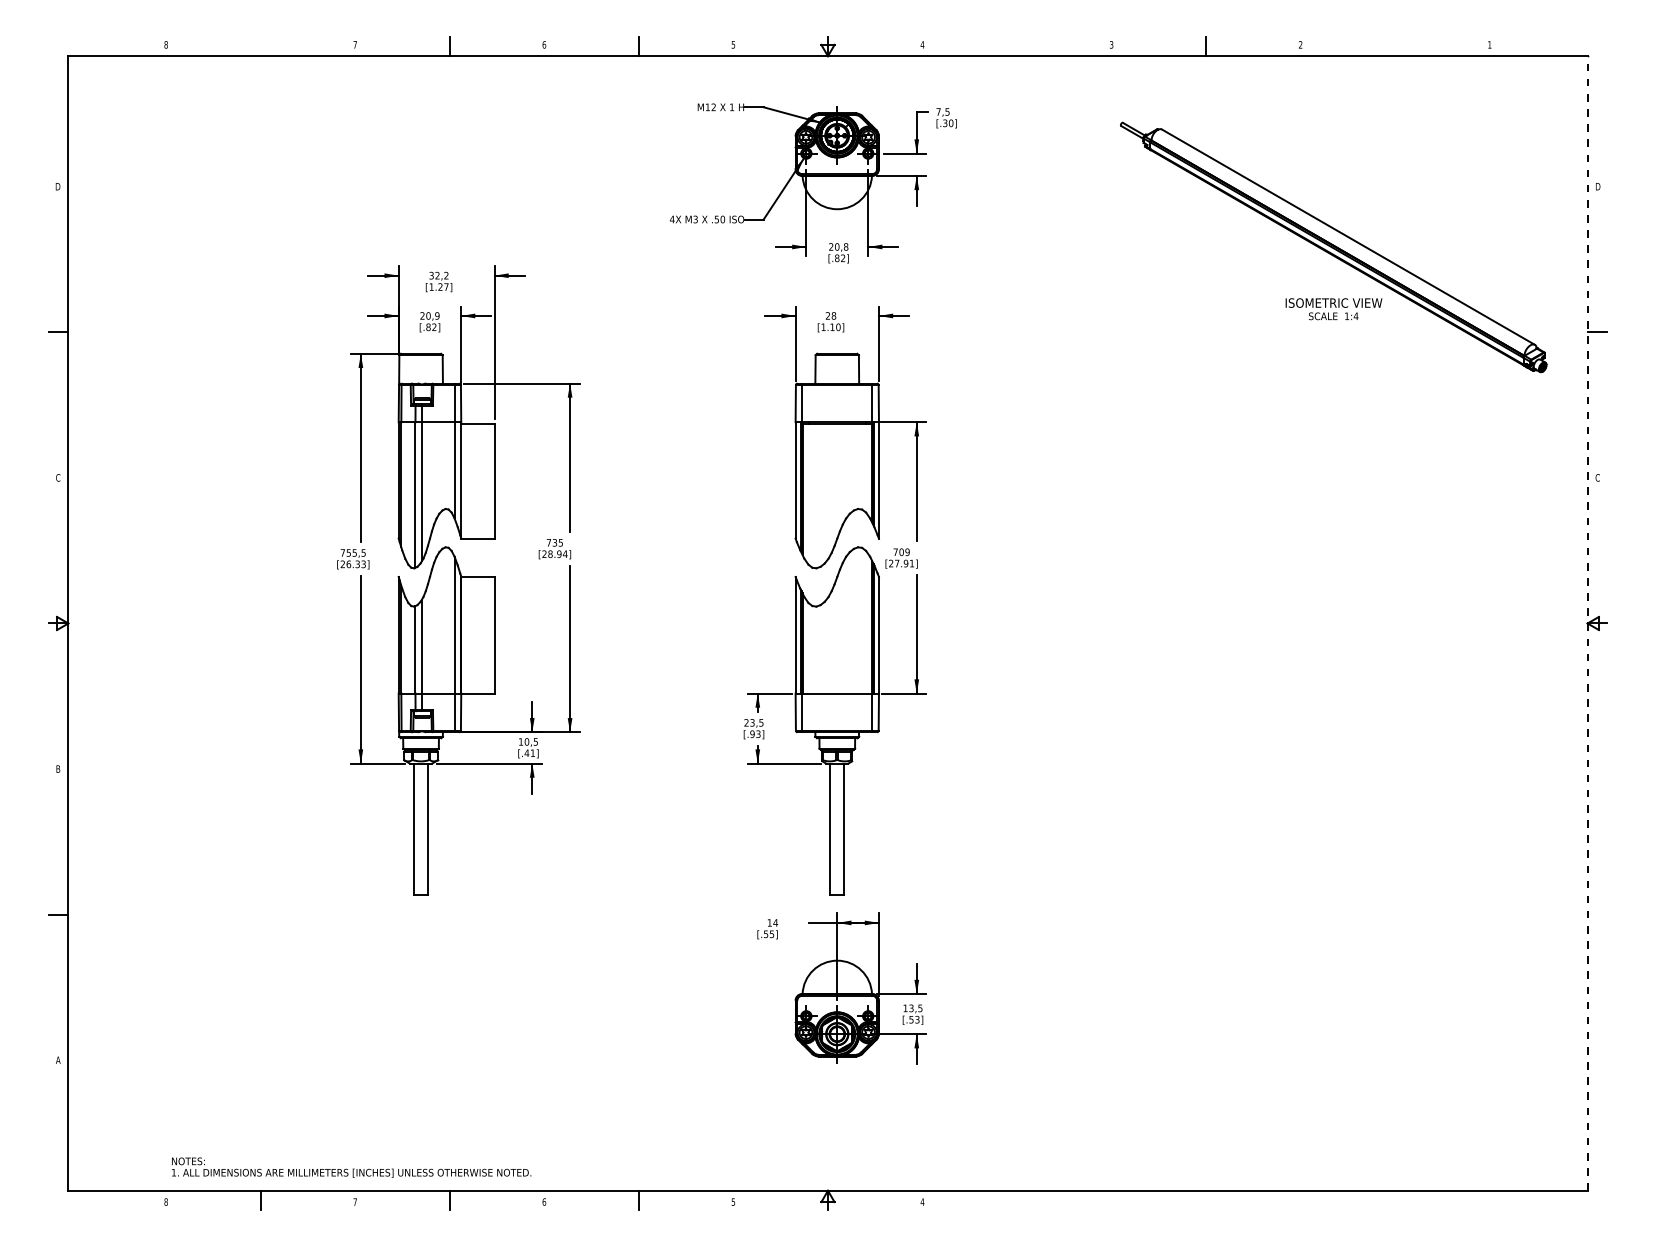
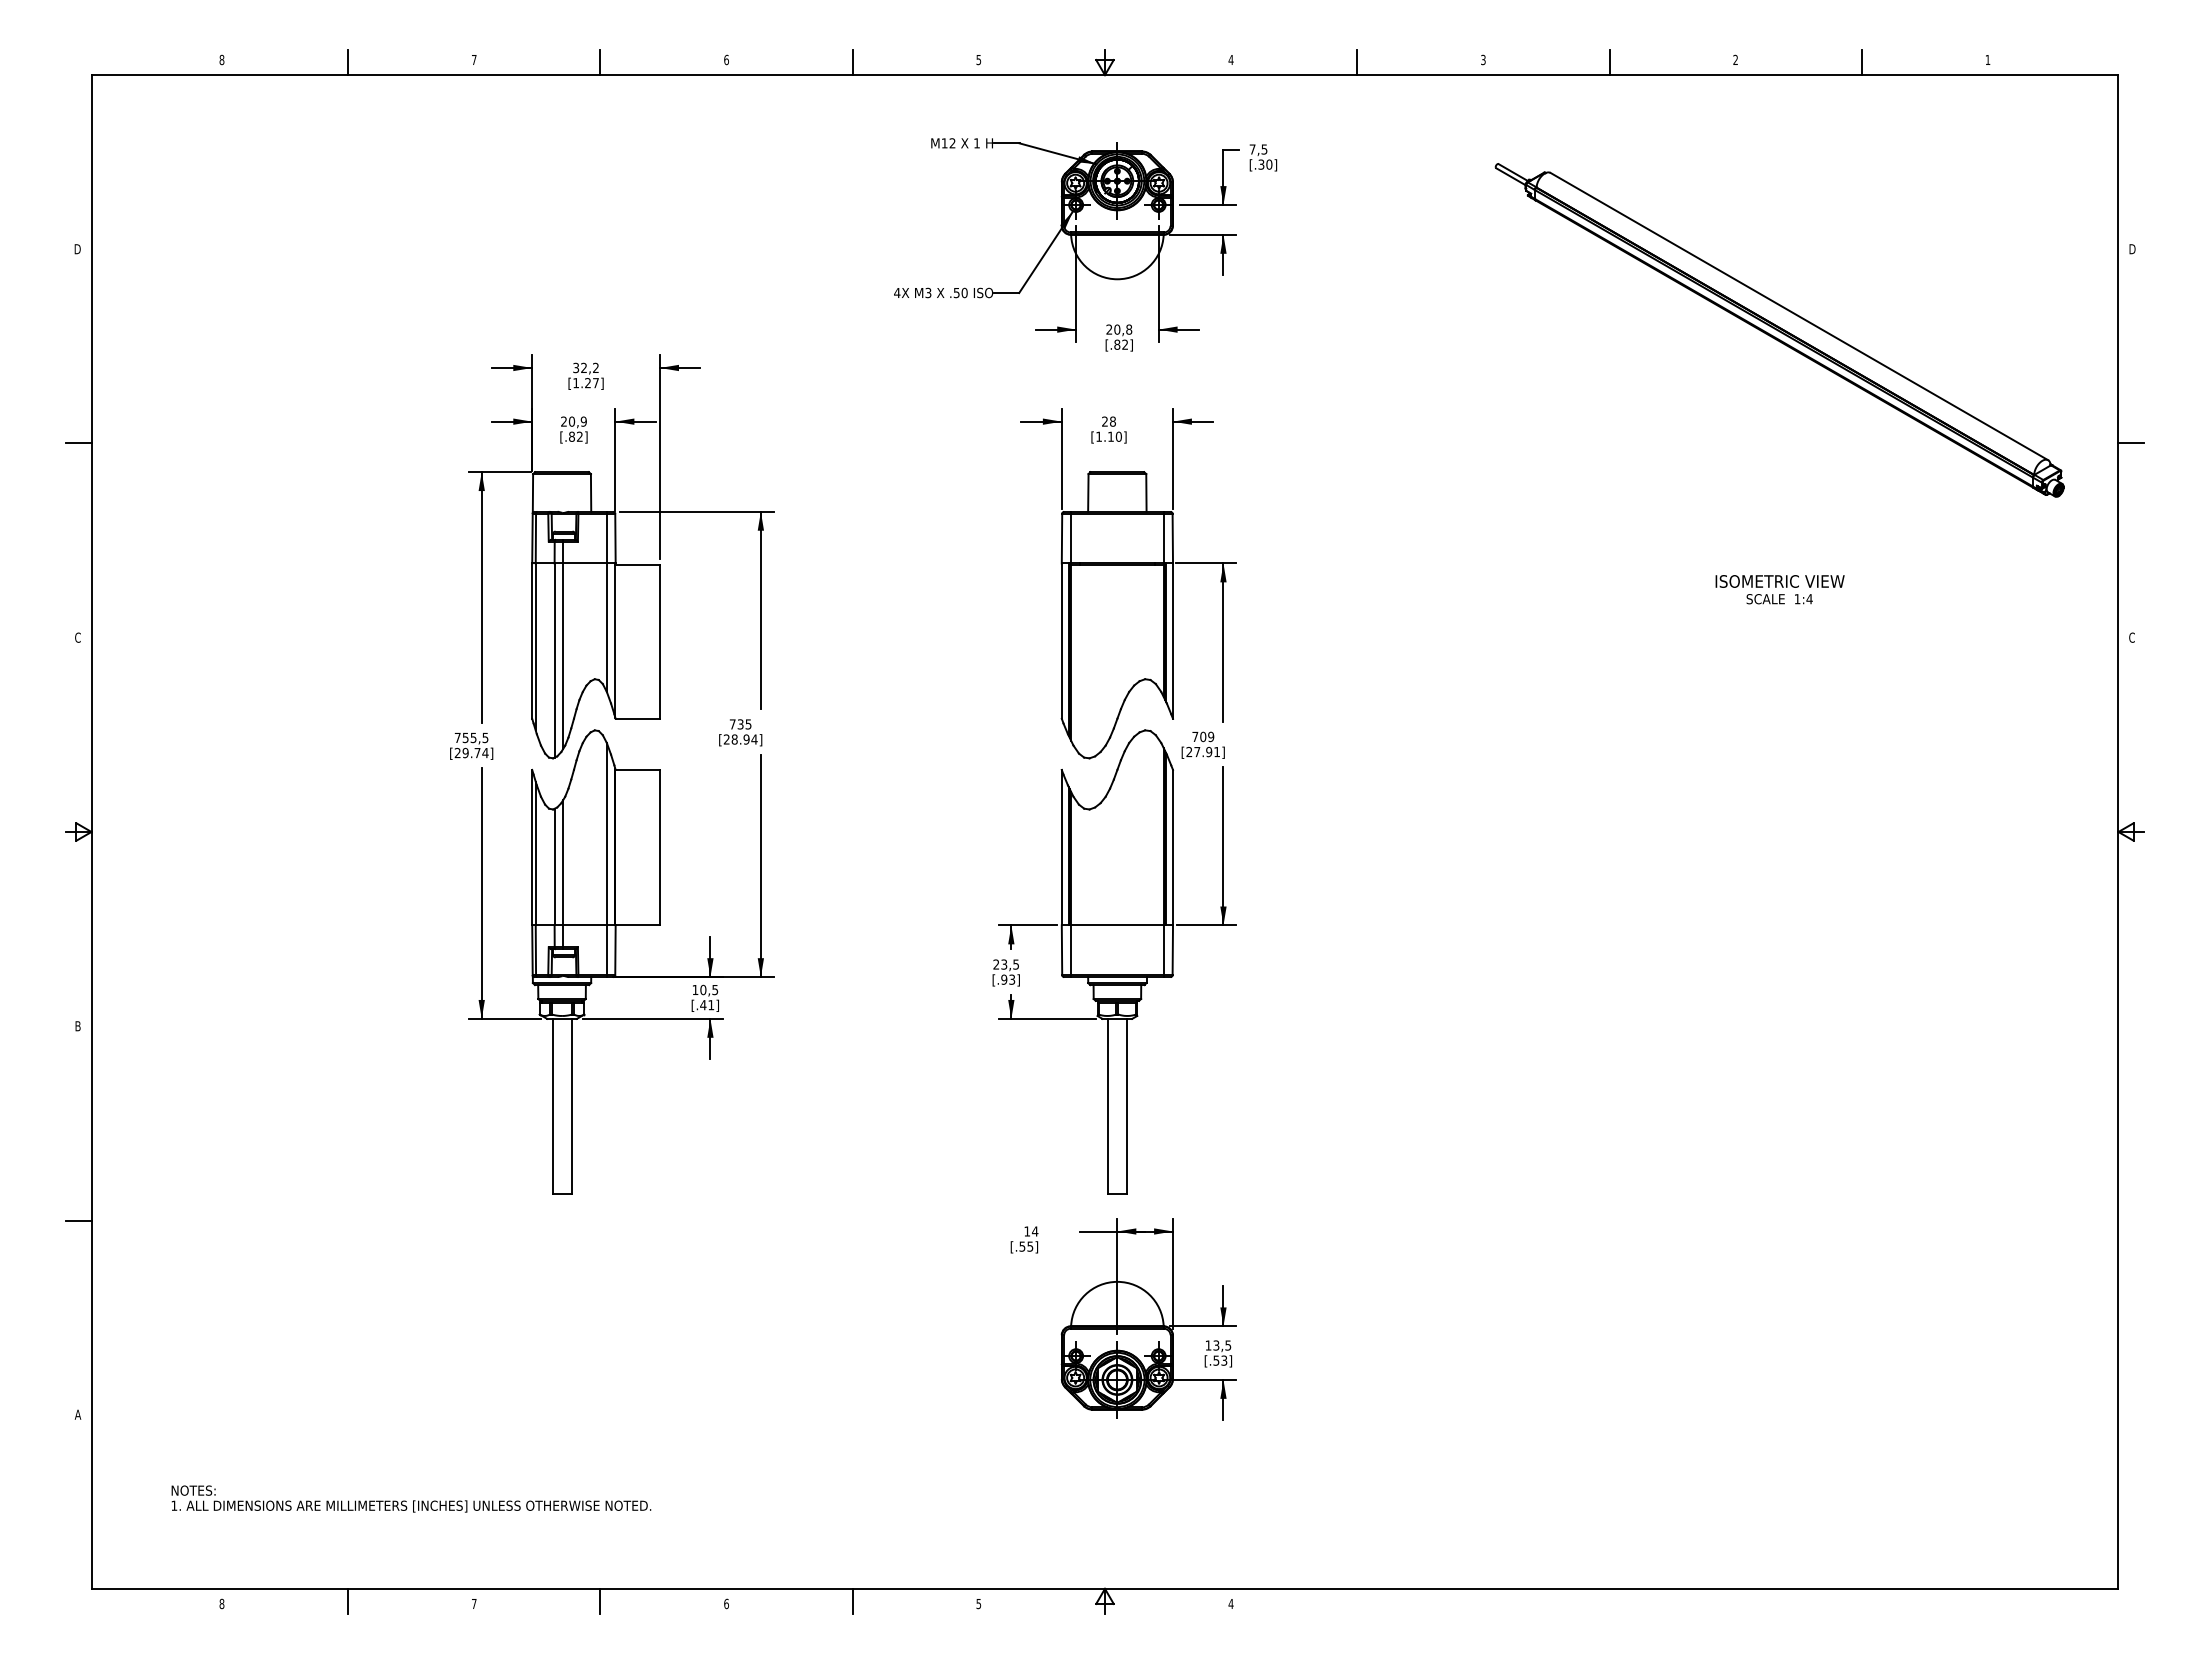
line: (261, 46) -> (348, 62), added
line: (1017, 46) -> (1357, 62), added
line: (1394, 46) -> (1861, 62), added
text: (1333, 309) -> (1779, 589), moved
text: (356, 563) -> (475, 752), [26.33] -> [29.74]
line: (1587, 623) -> (2118, 832), dashed -> solid
text: (351, 1167) -> (411, 1498), moved

